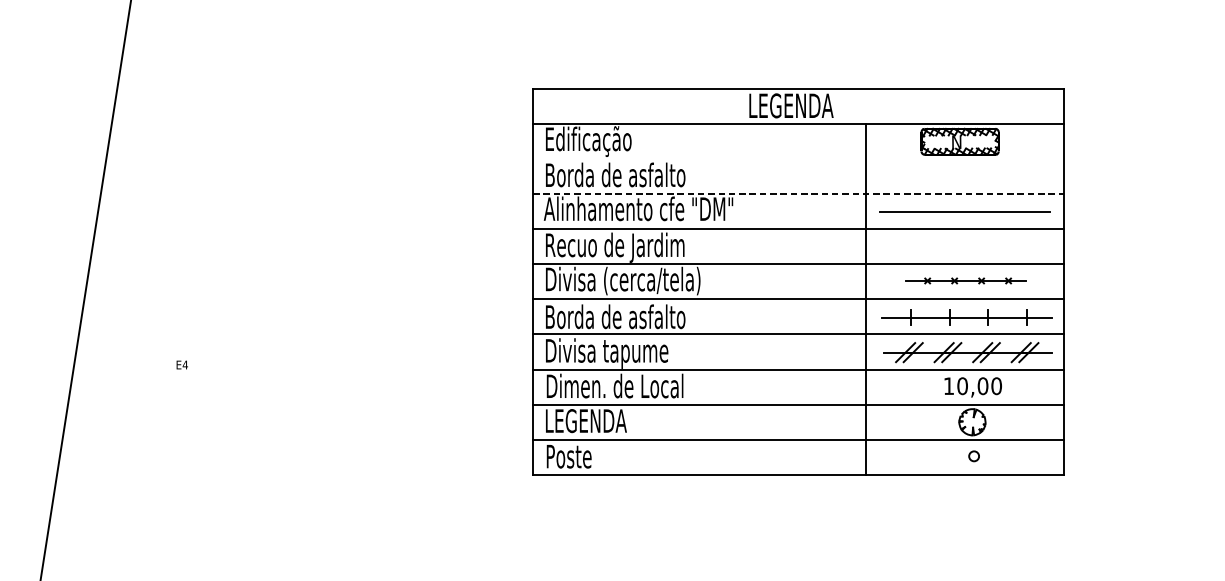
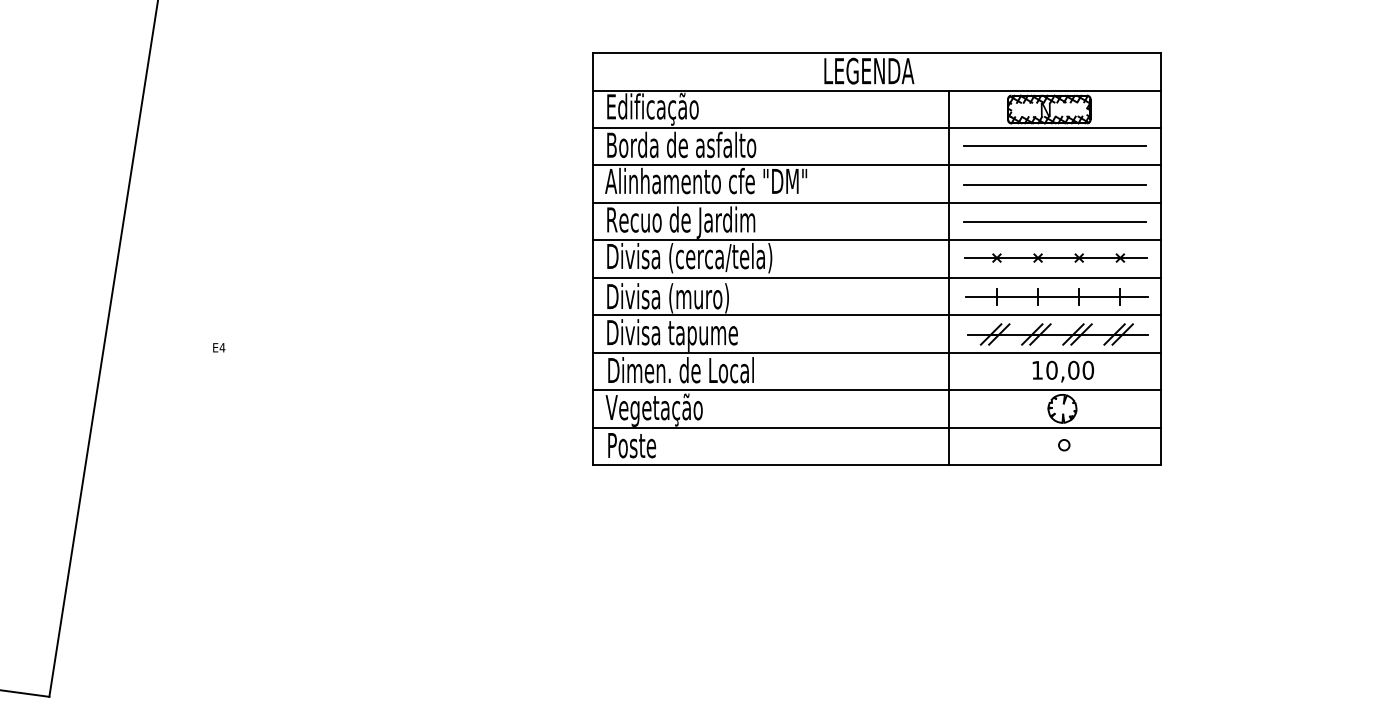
line: (798, 158) -> (876, 127), added
line: (964, 176) -> (1054, 146), added
line: (799, 194) -> (877, 165), dashed -> solid
line: (964, 247) -> (1054, 222), added
part: (965, 280) -> (1055, 257), size x1.43
text: (616, 318) -> (682, 298), Borda de asfalto -> Divisa (muro)
text: (589, 422) -> (653, 409), LEGENDA -> Vegetação

